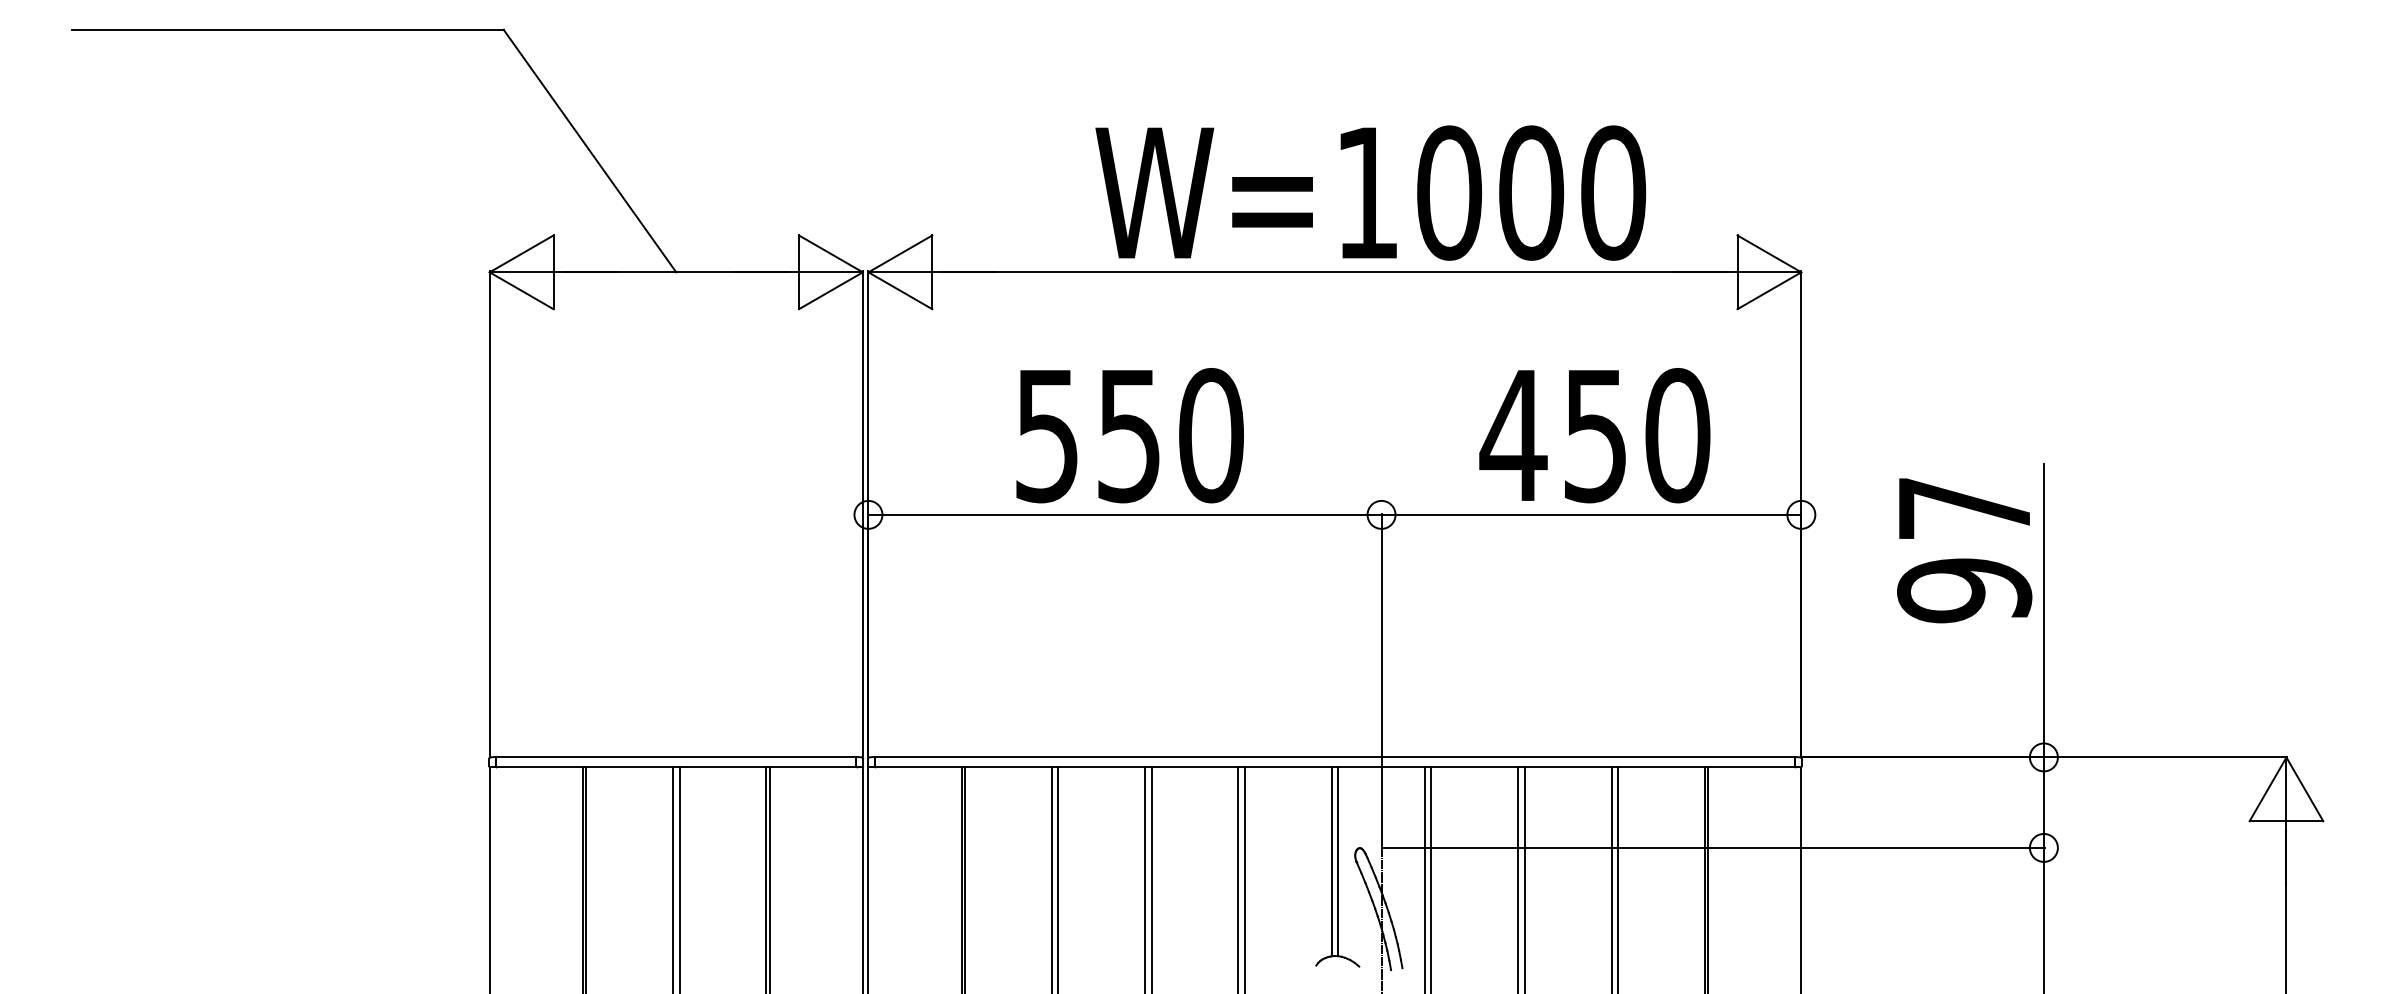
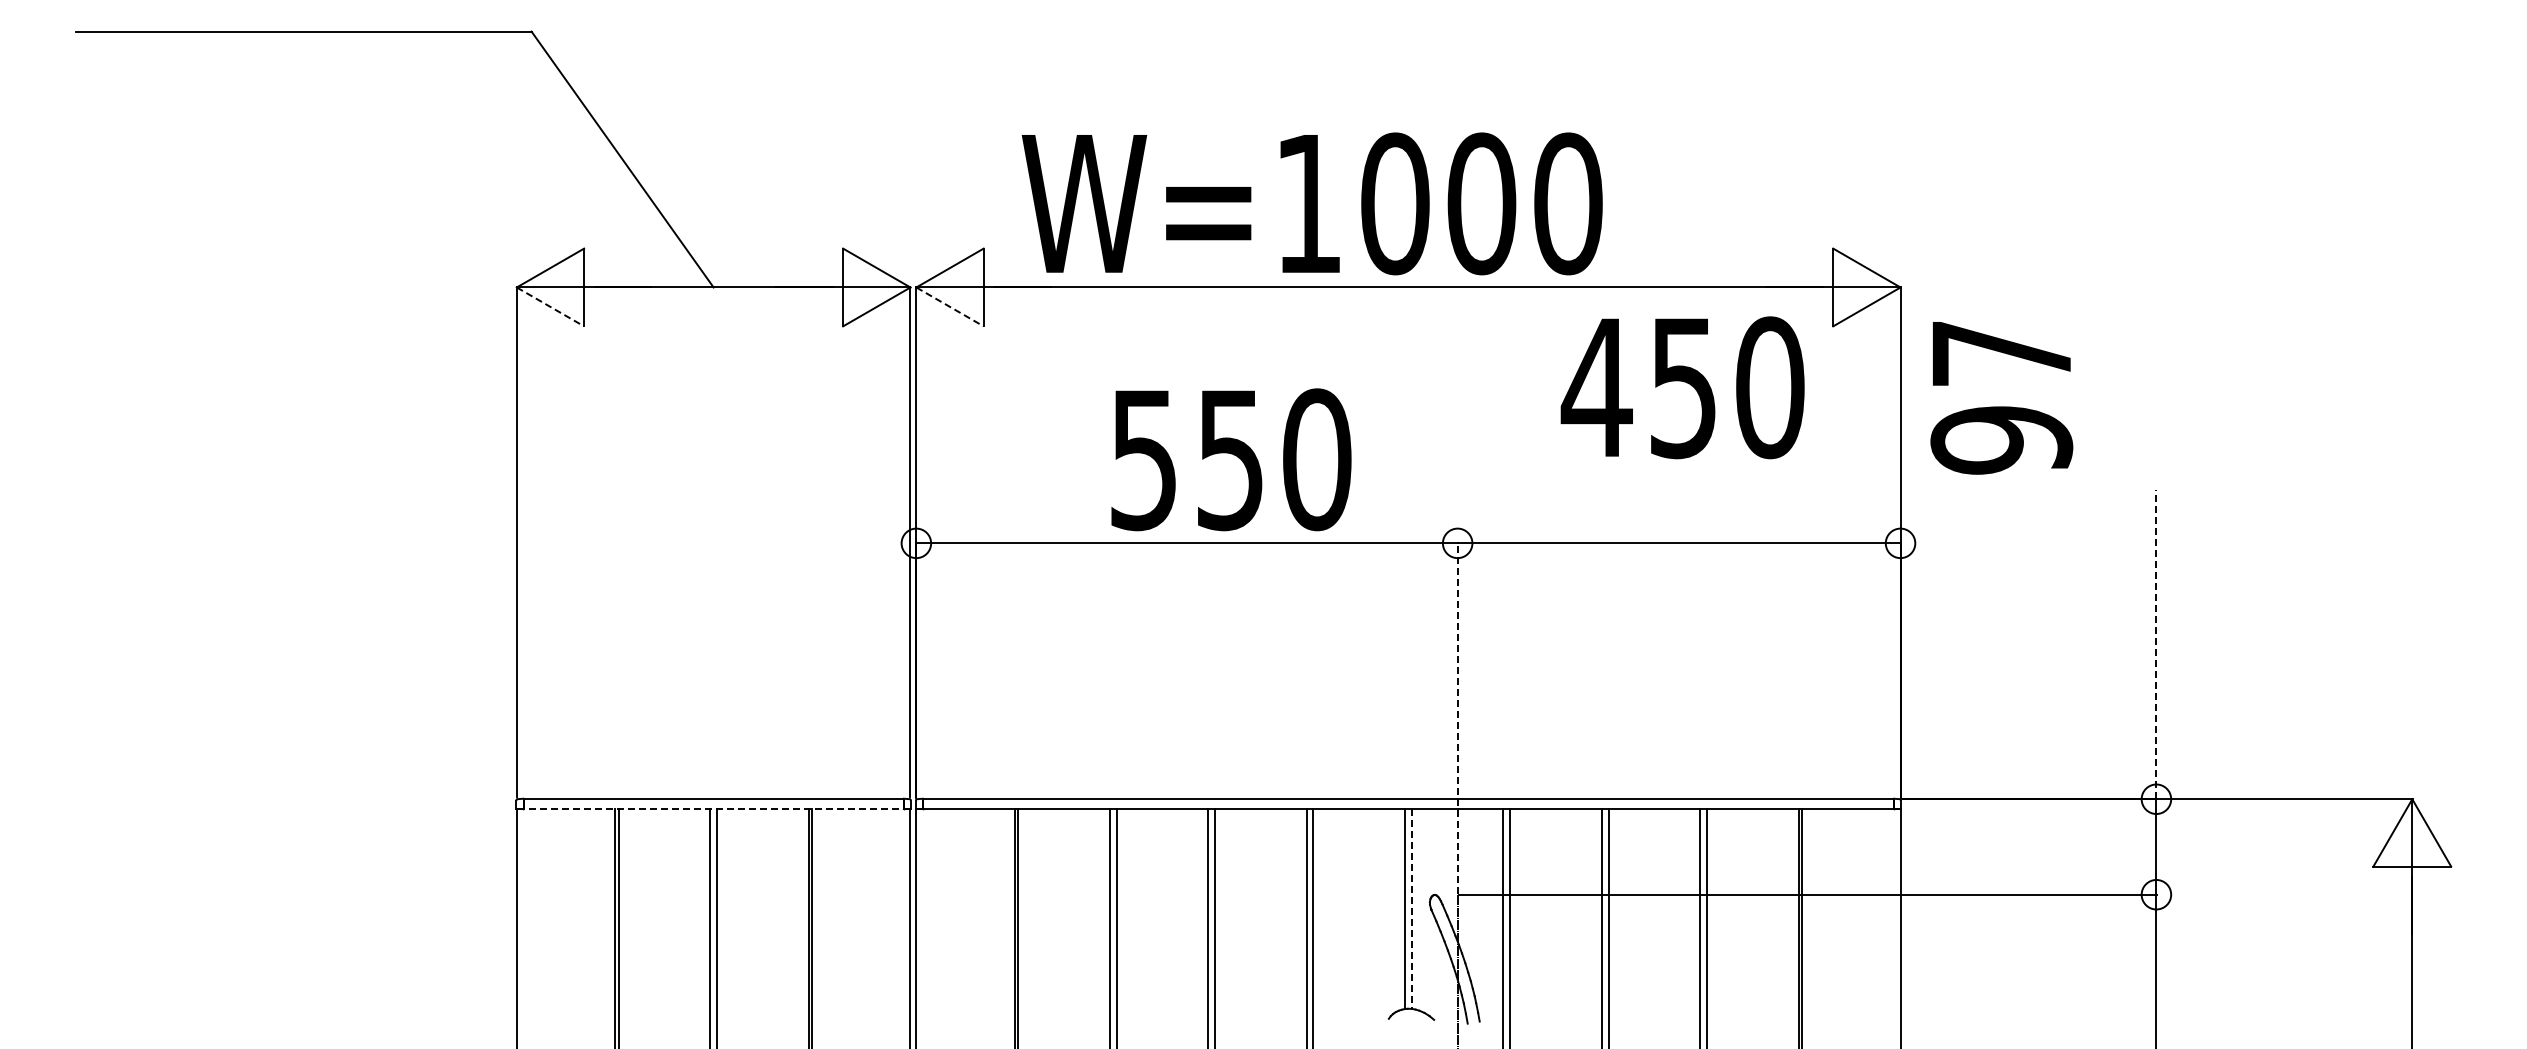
text: (1370, 192) -> (1311, 203), moved
line: (521, 290) -> (550, 306), solid -> dashed
line: (900, 290) -> (950, 306), solid -> dashed
text: (1130, 435) -> (1231, 459), moved
text: (1594, 435) -> (1682, 387), moved
text: (1964, 551) -> (2001, 398), moved
line: (2043, 610) -> (2156, 644), solid -> dashed
line: (1381, 680) -> (1457, 718), solid -> dashed
line: (676, 767) -> (713, 809), solid -> dashed
line: (1337, 860) -> (1411, 908), solid -> dashed

